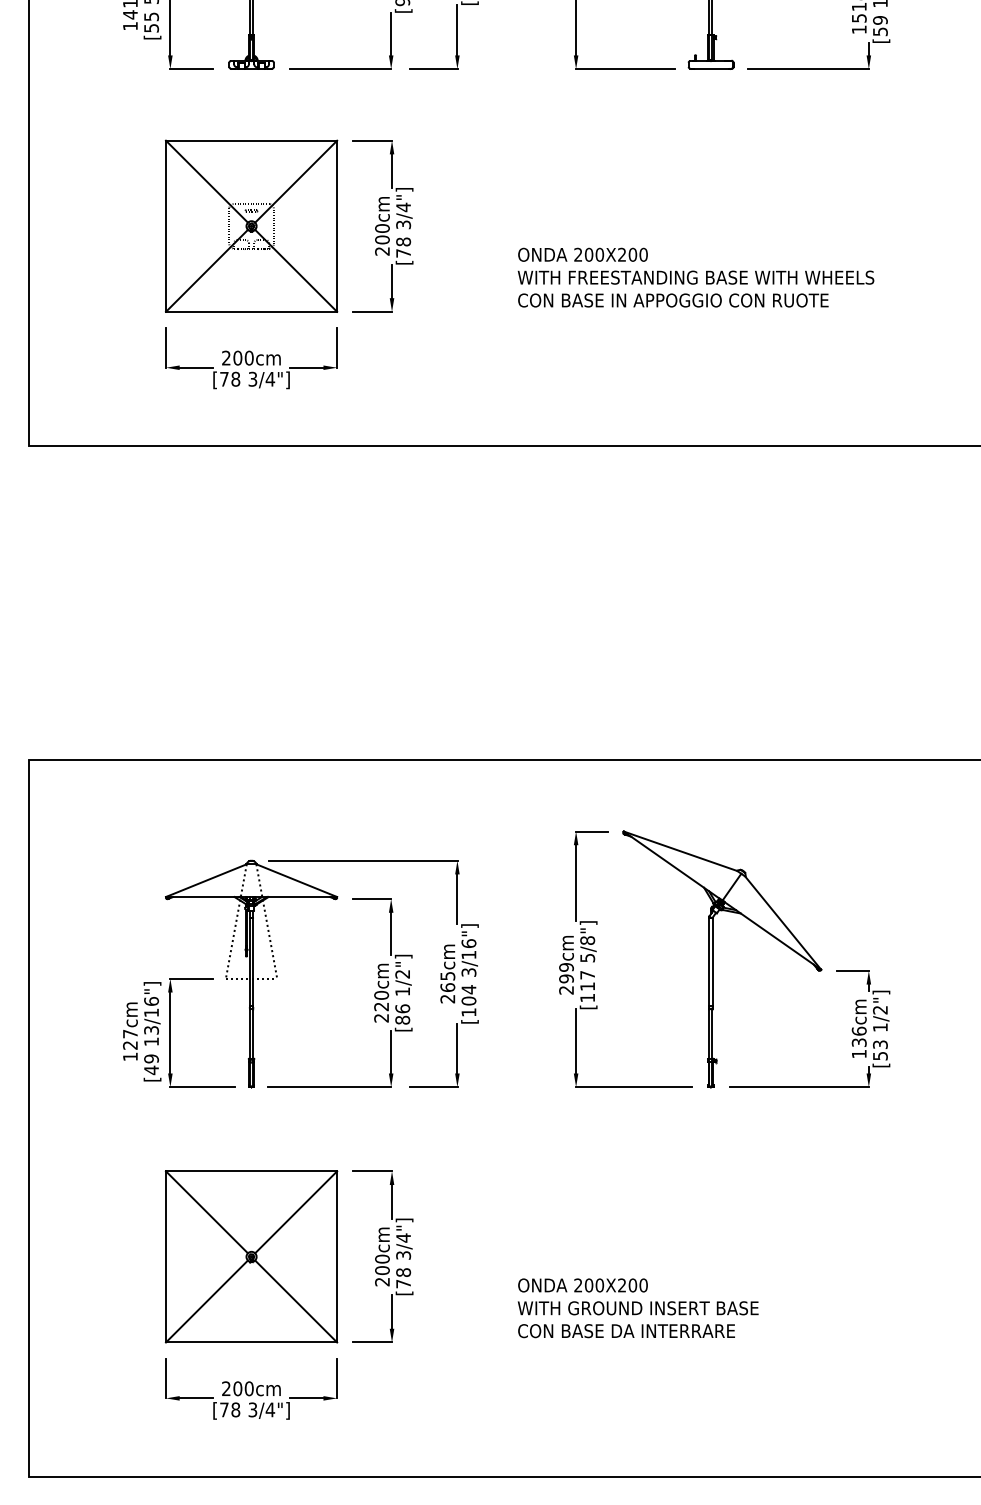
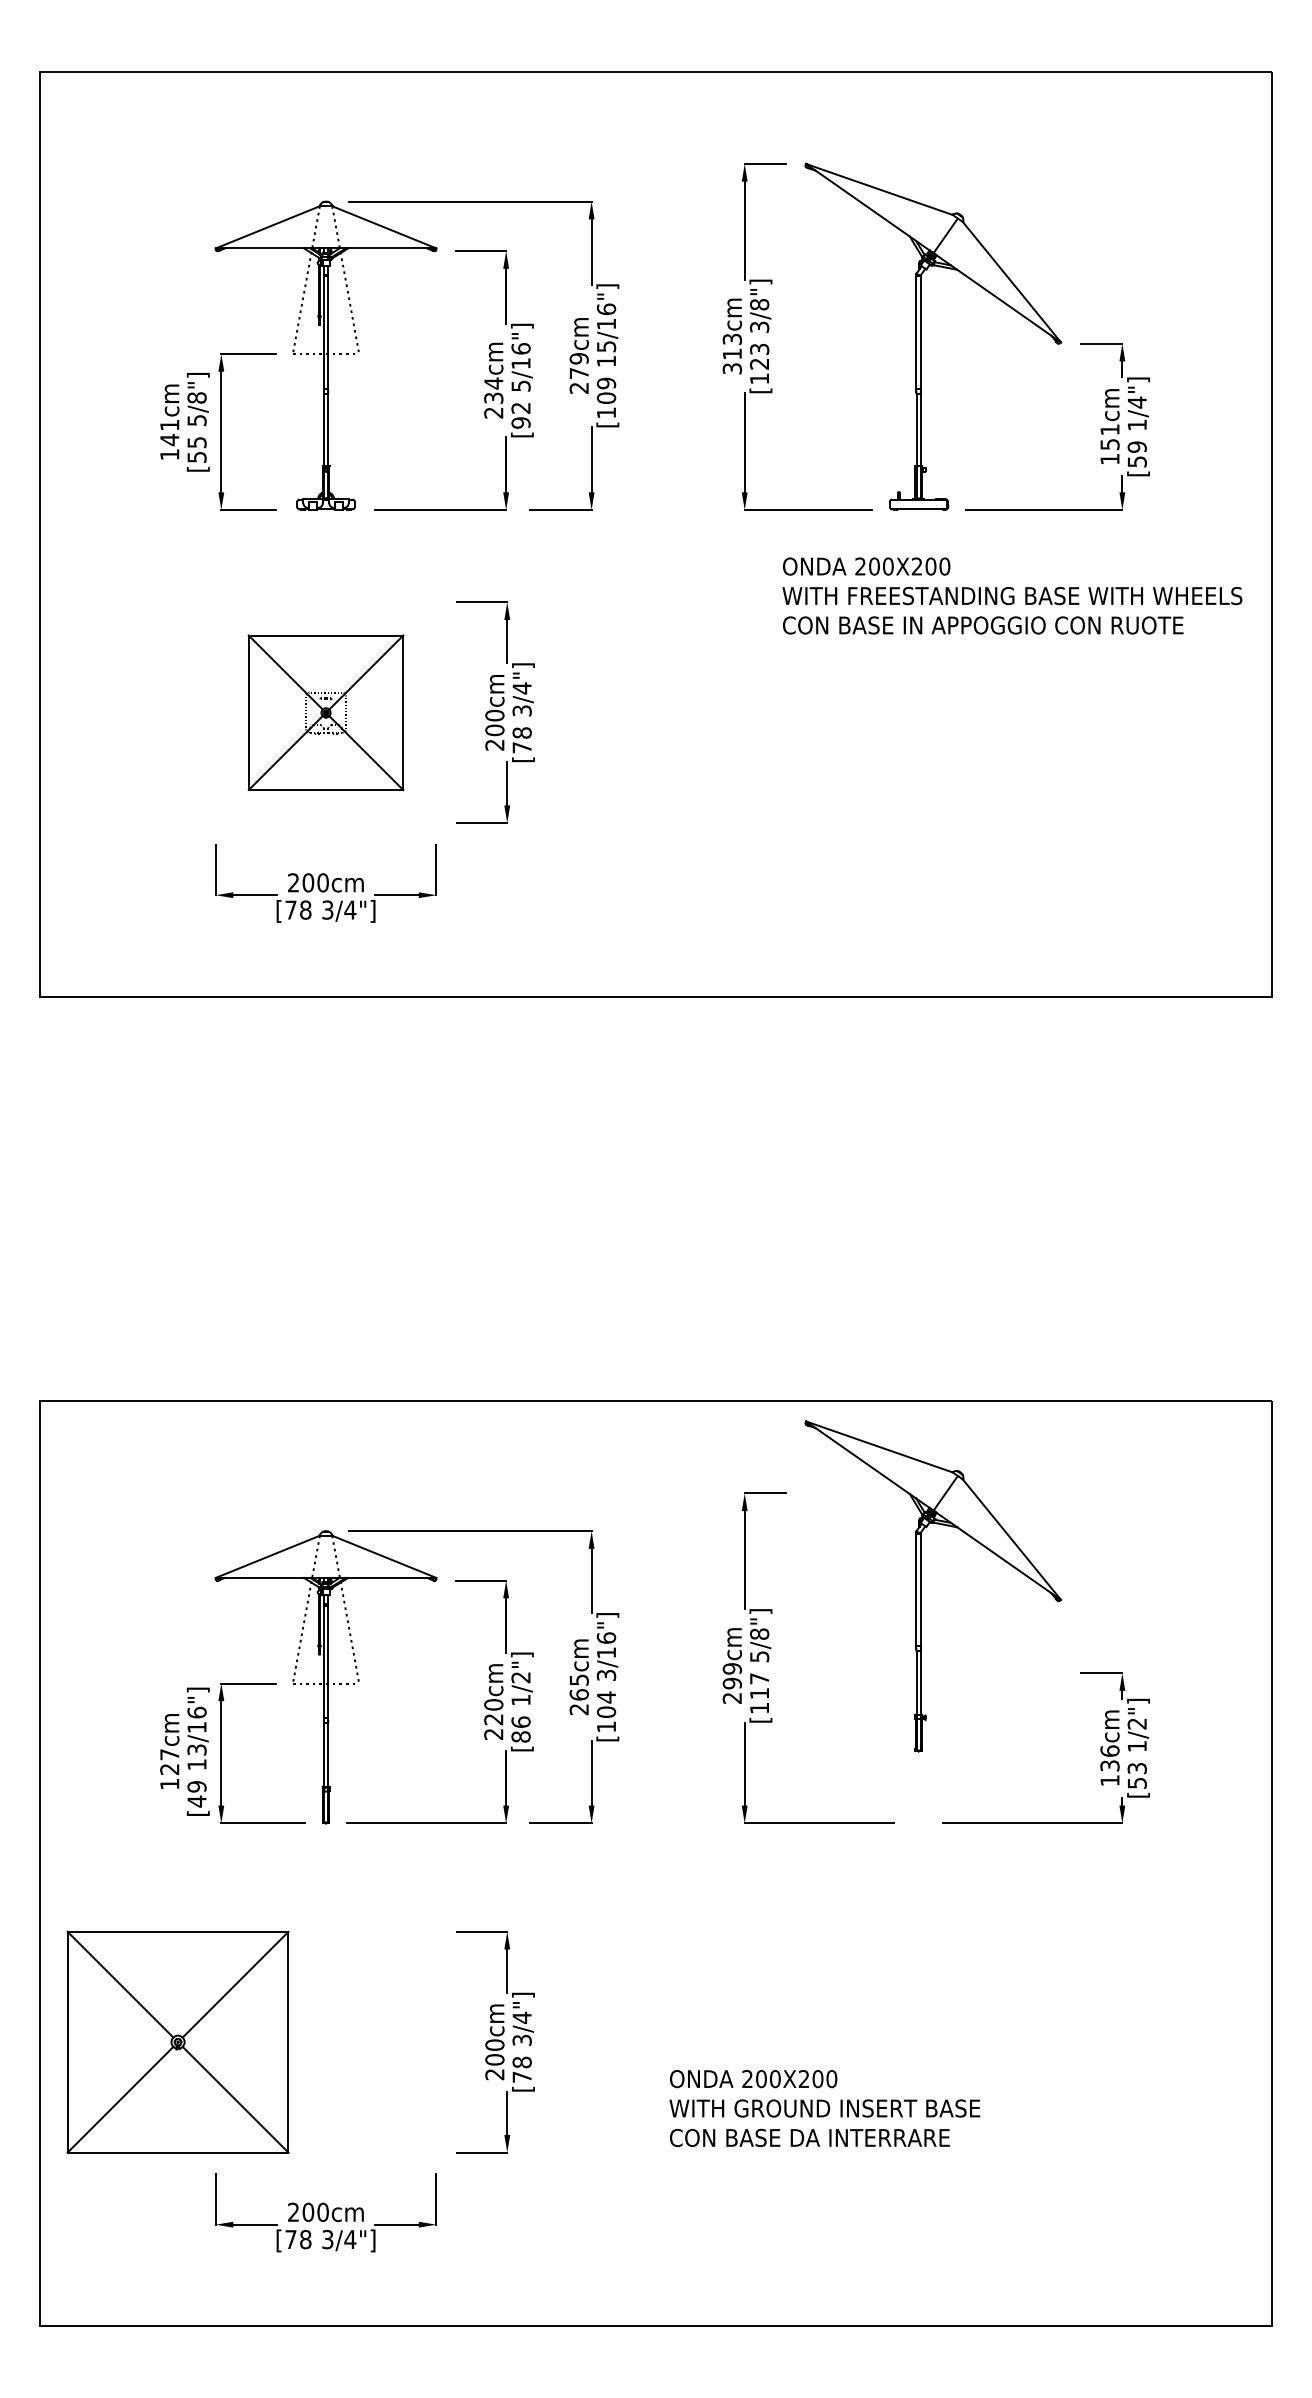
part: (251, 226) -> (325, 712), size x0.7
text: (696, 277) -> (1012, 595), moved
part: (713, 959) -> (921, 1586), moved
part: (251, 1256) -> (177, 2041), moved

